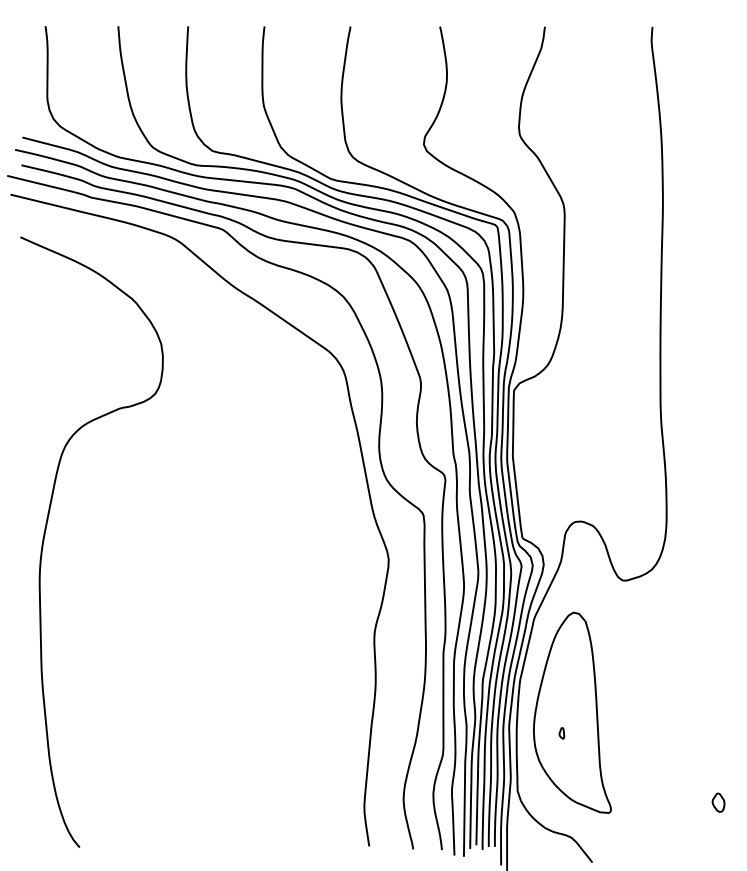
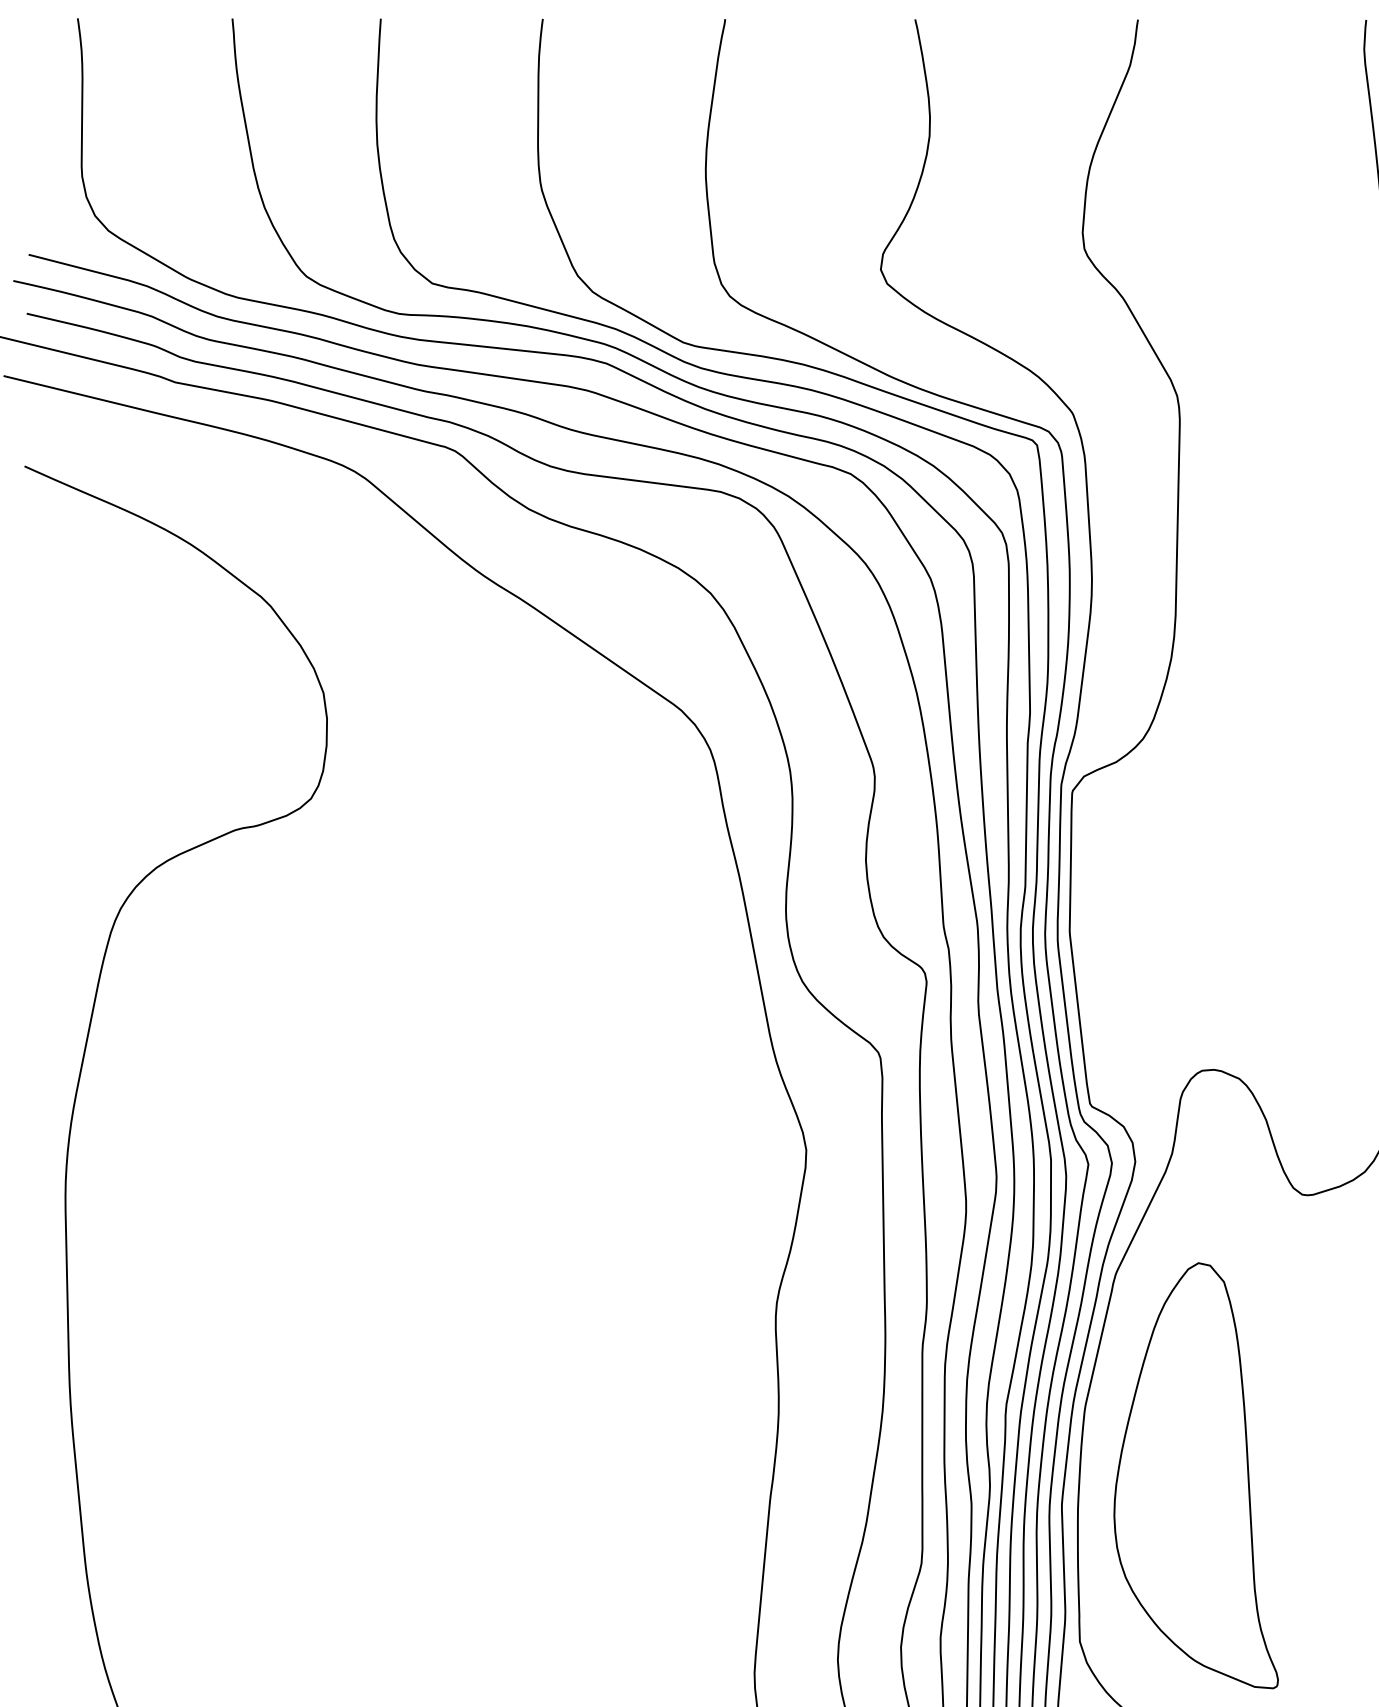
part: (561, 733) -> (1172, 1519), removed

